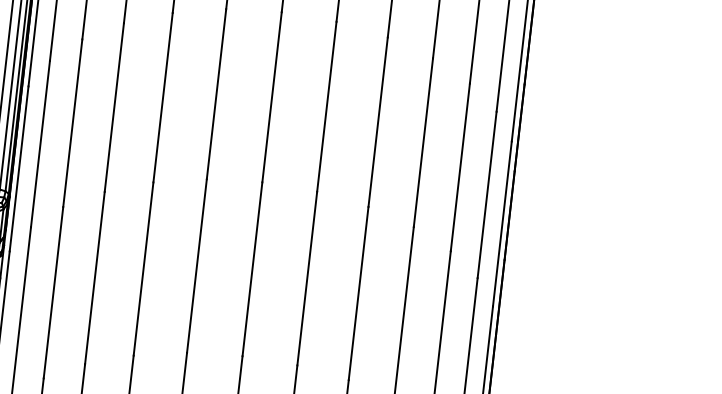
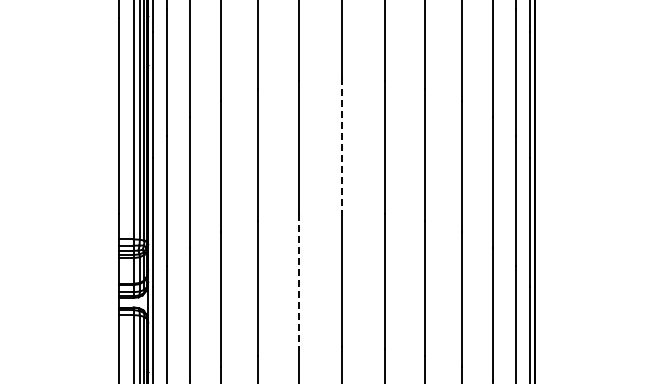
line: (271, 98) -> (341, 145), solid -> dashed
line: (196, 266) -> (298, 281), solid -> dashed

